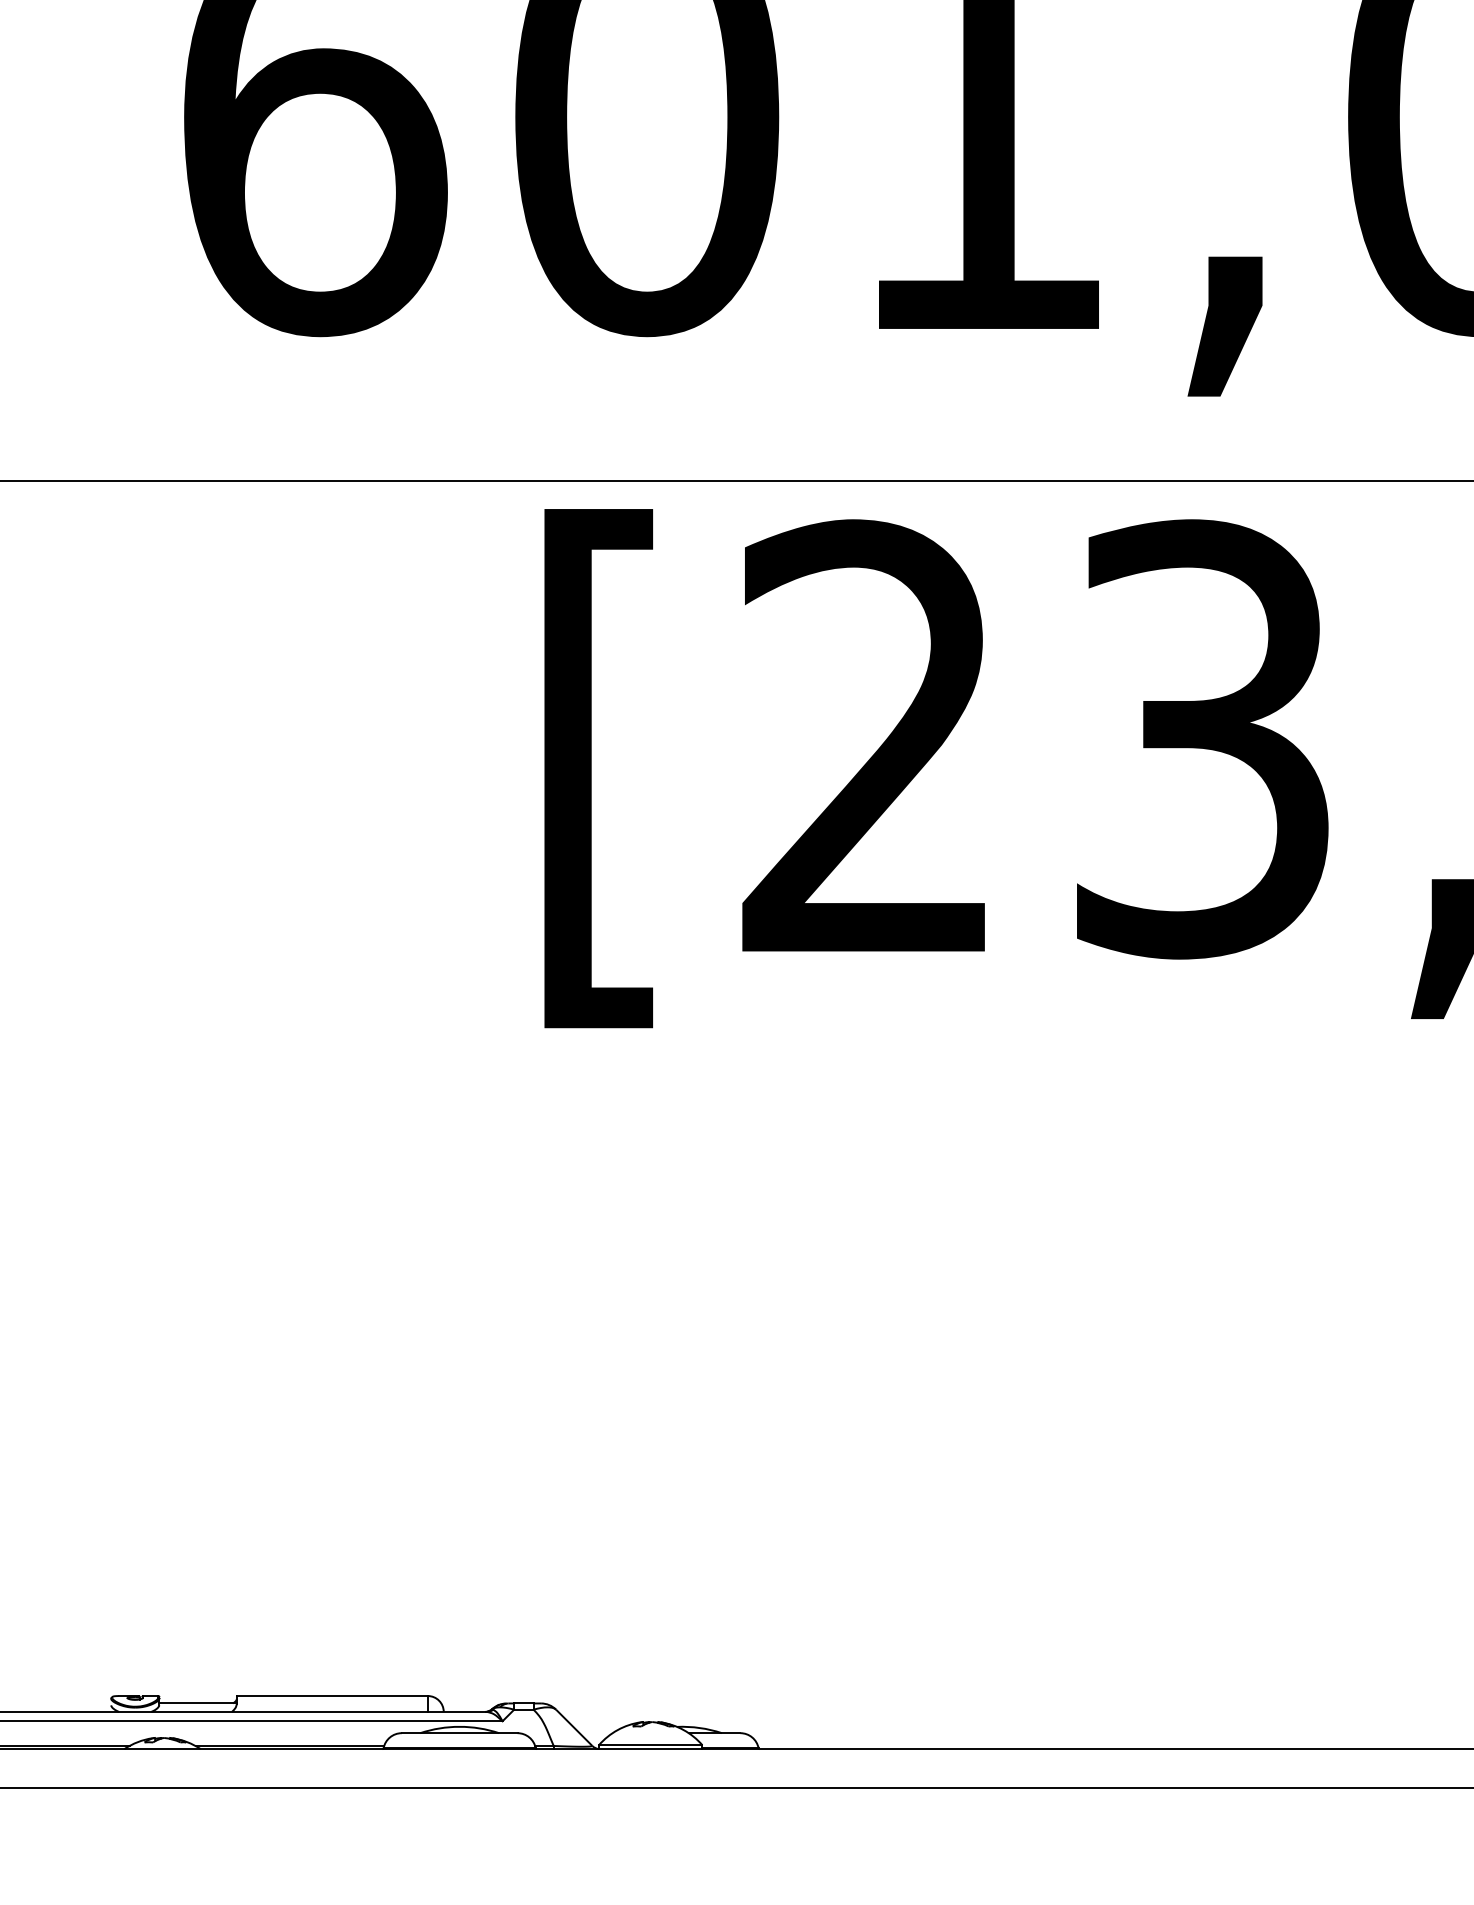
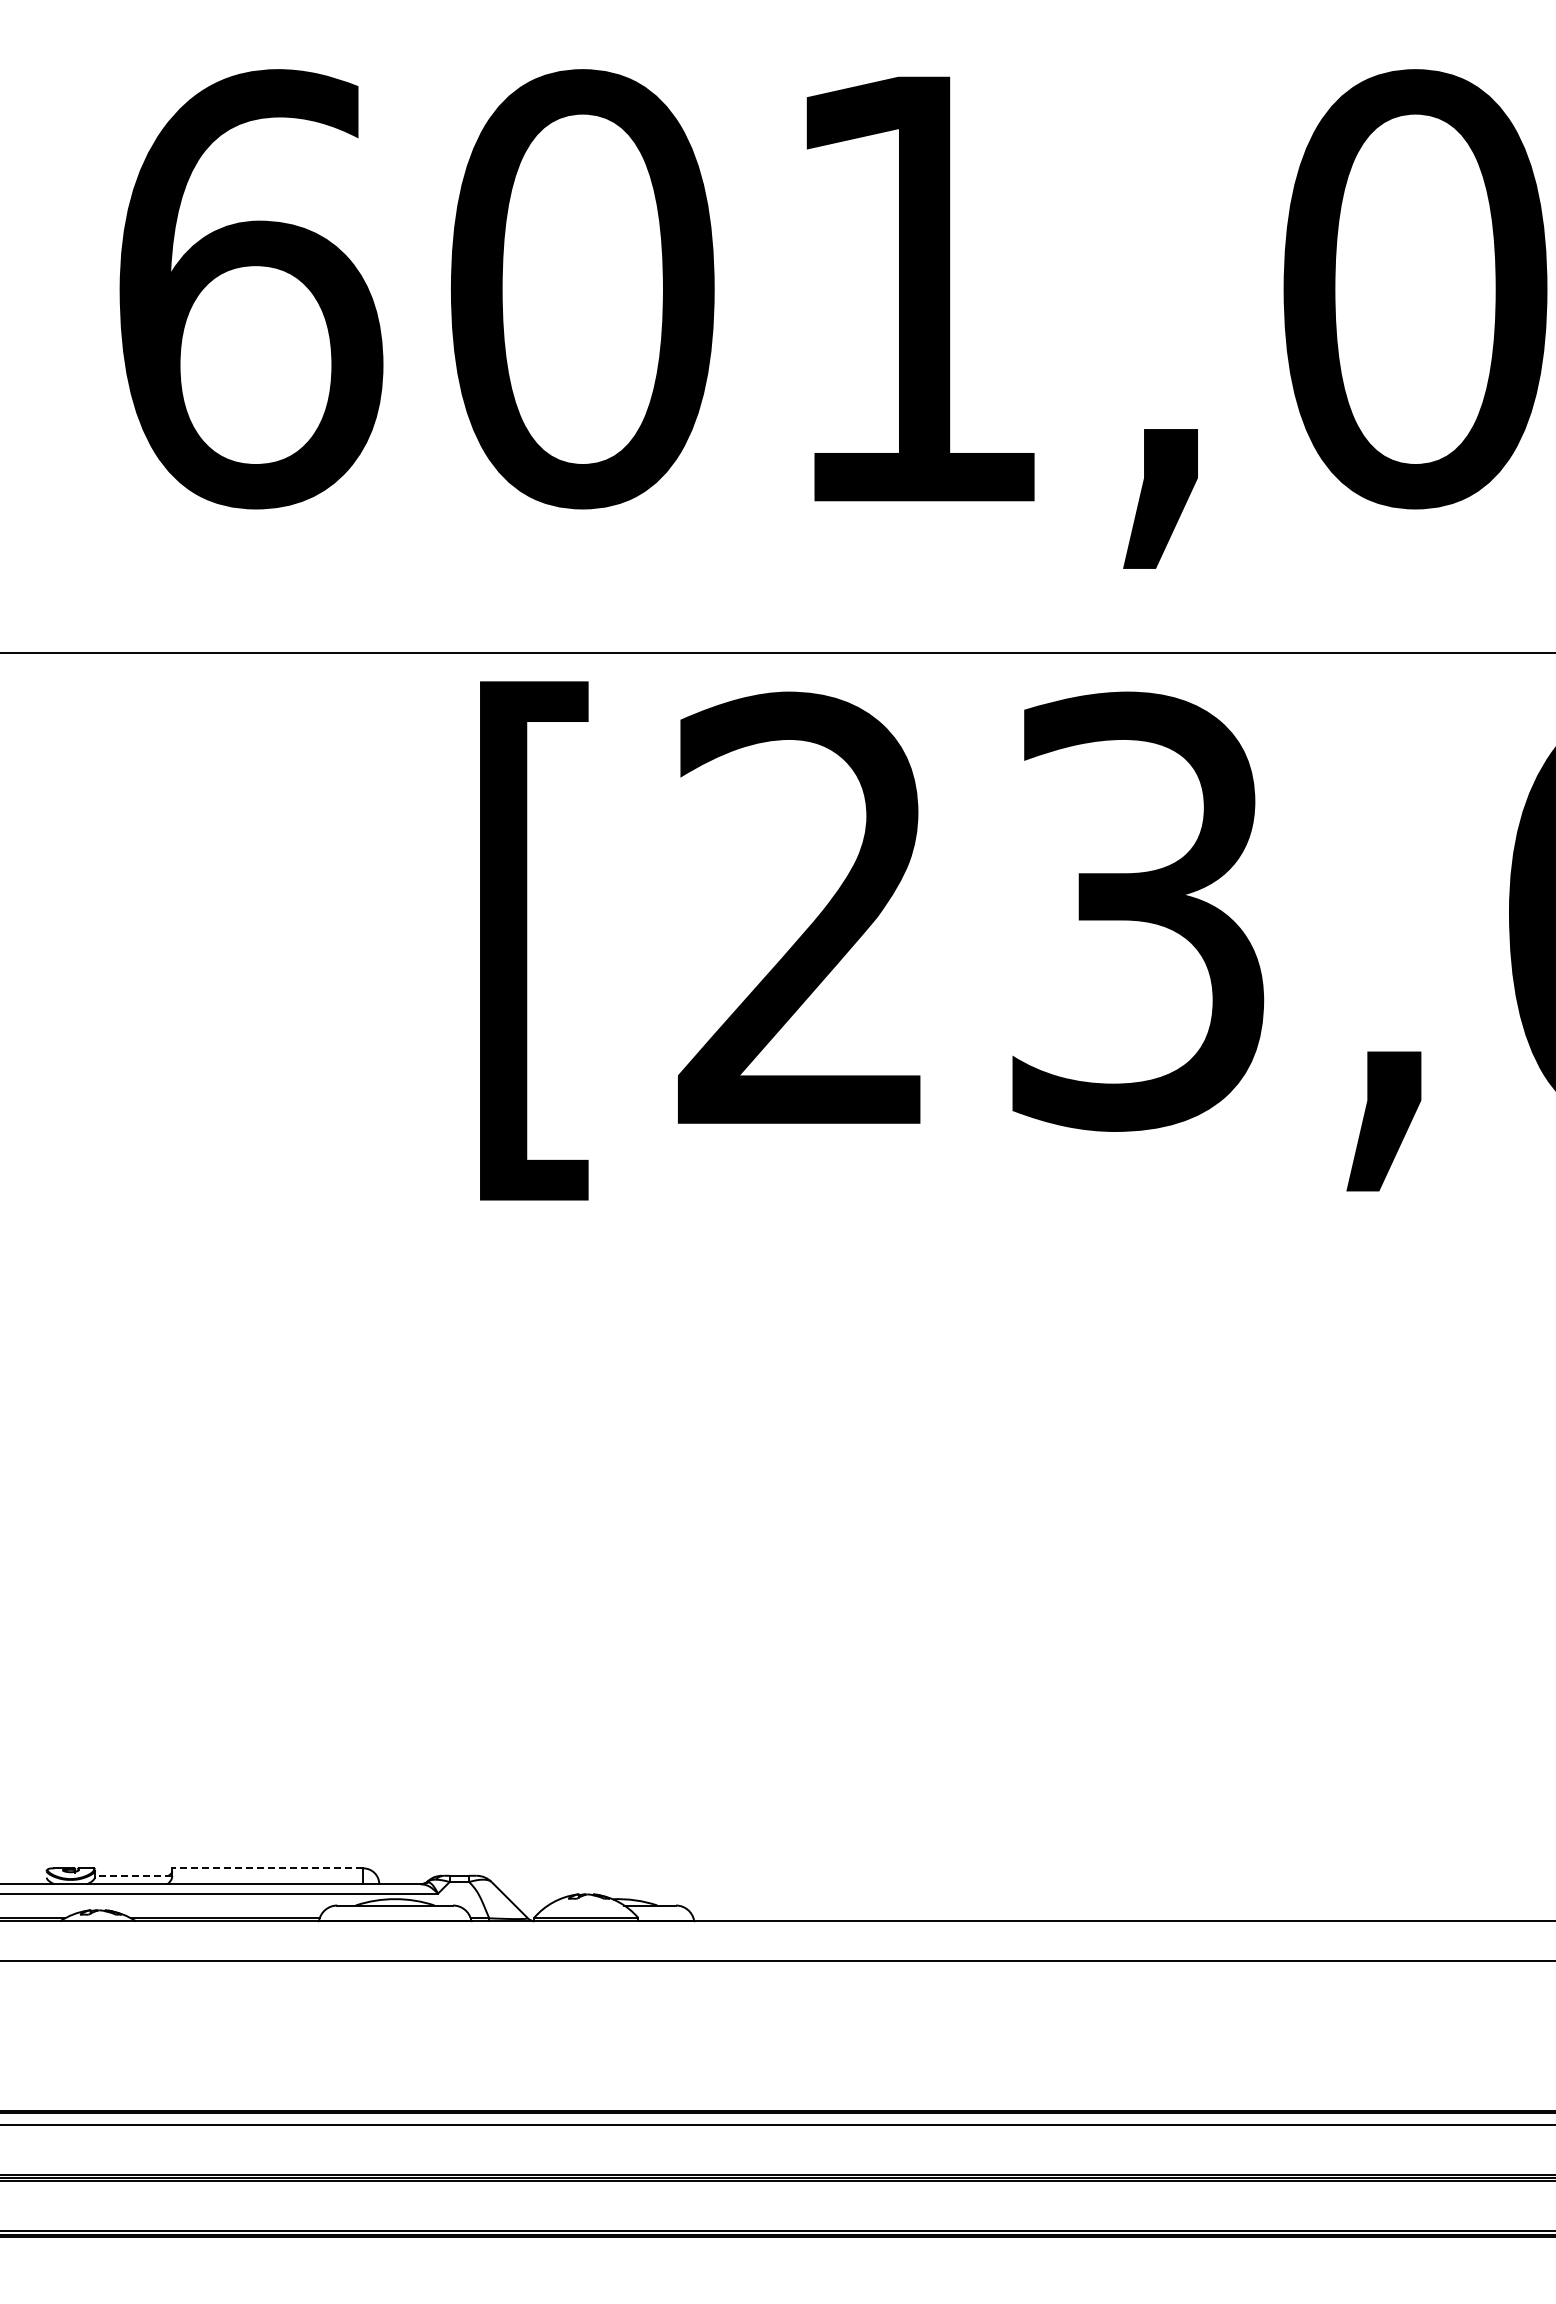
line: (331, 1696) -> (267, 1868), solid -> dashed
line: (197, 1703) -> (133, 1875), solid -> dashed

